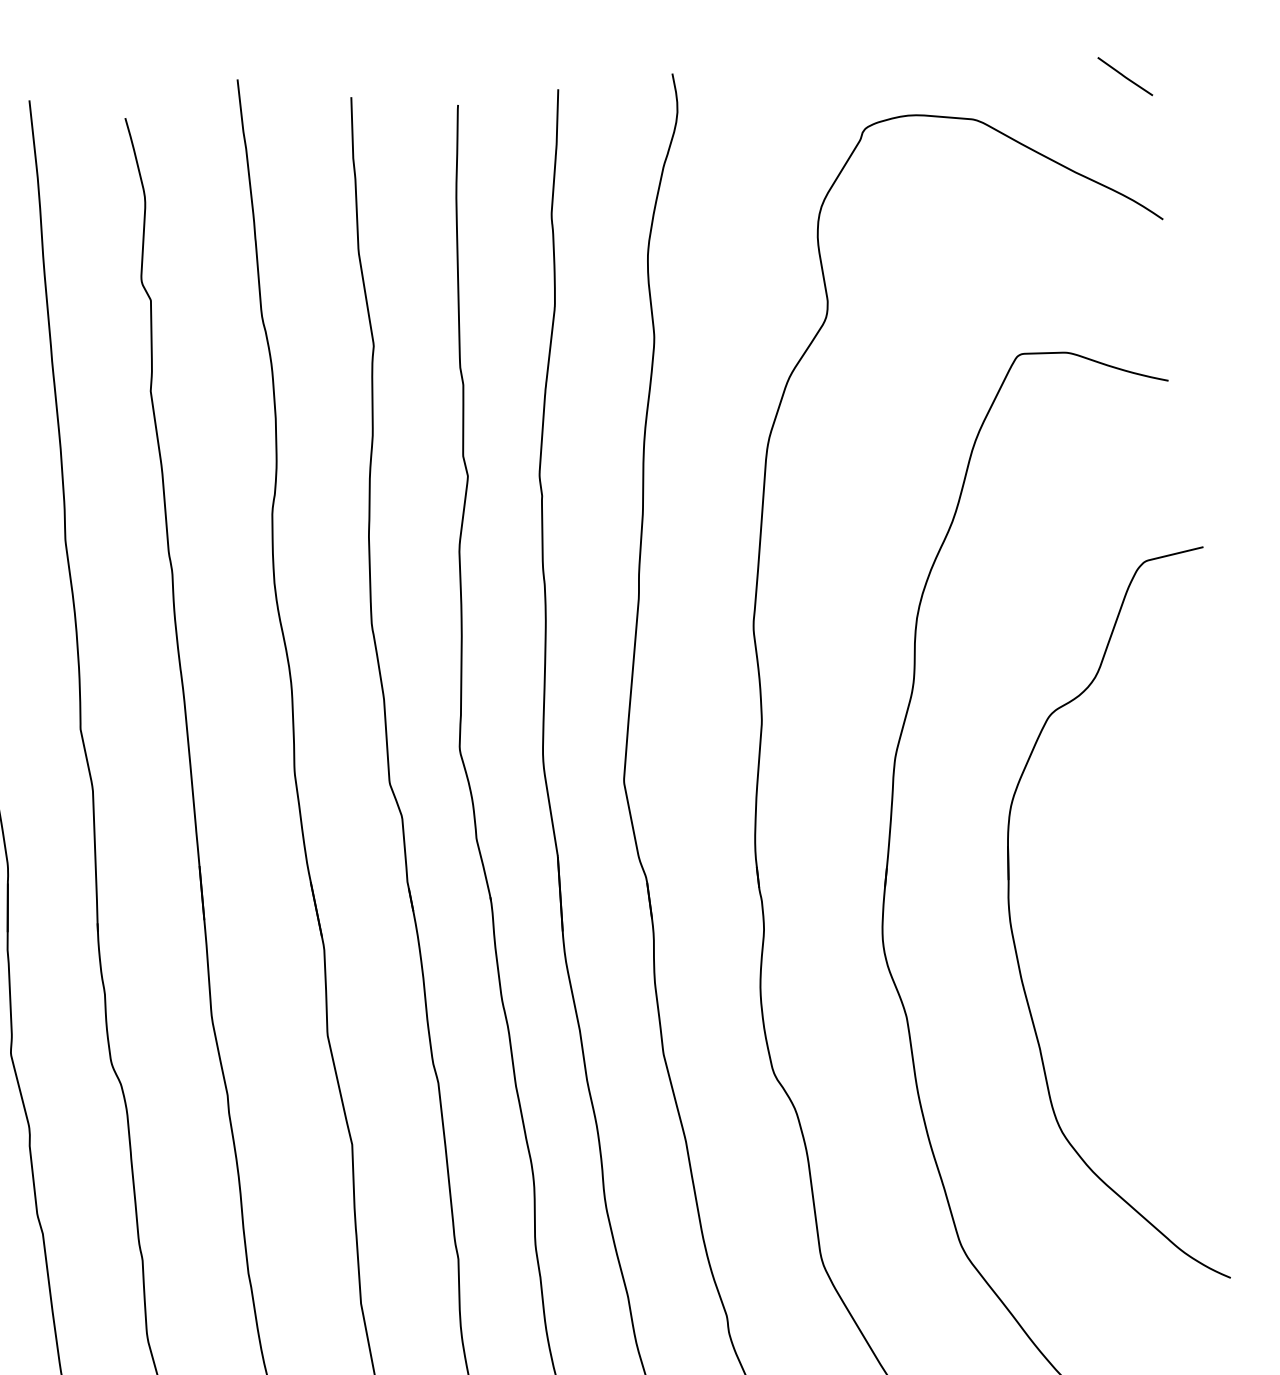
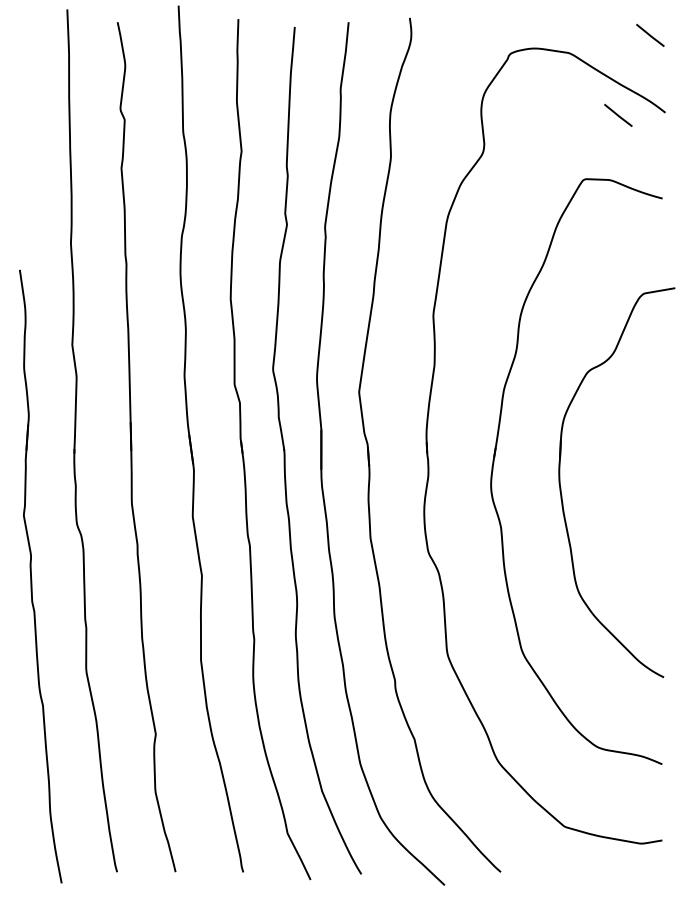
line: (1075, 230) -> (618, 115), added

